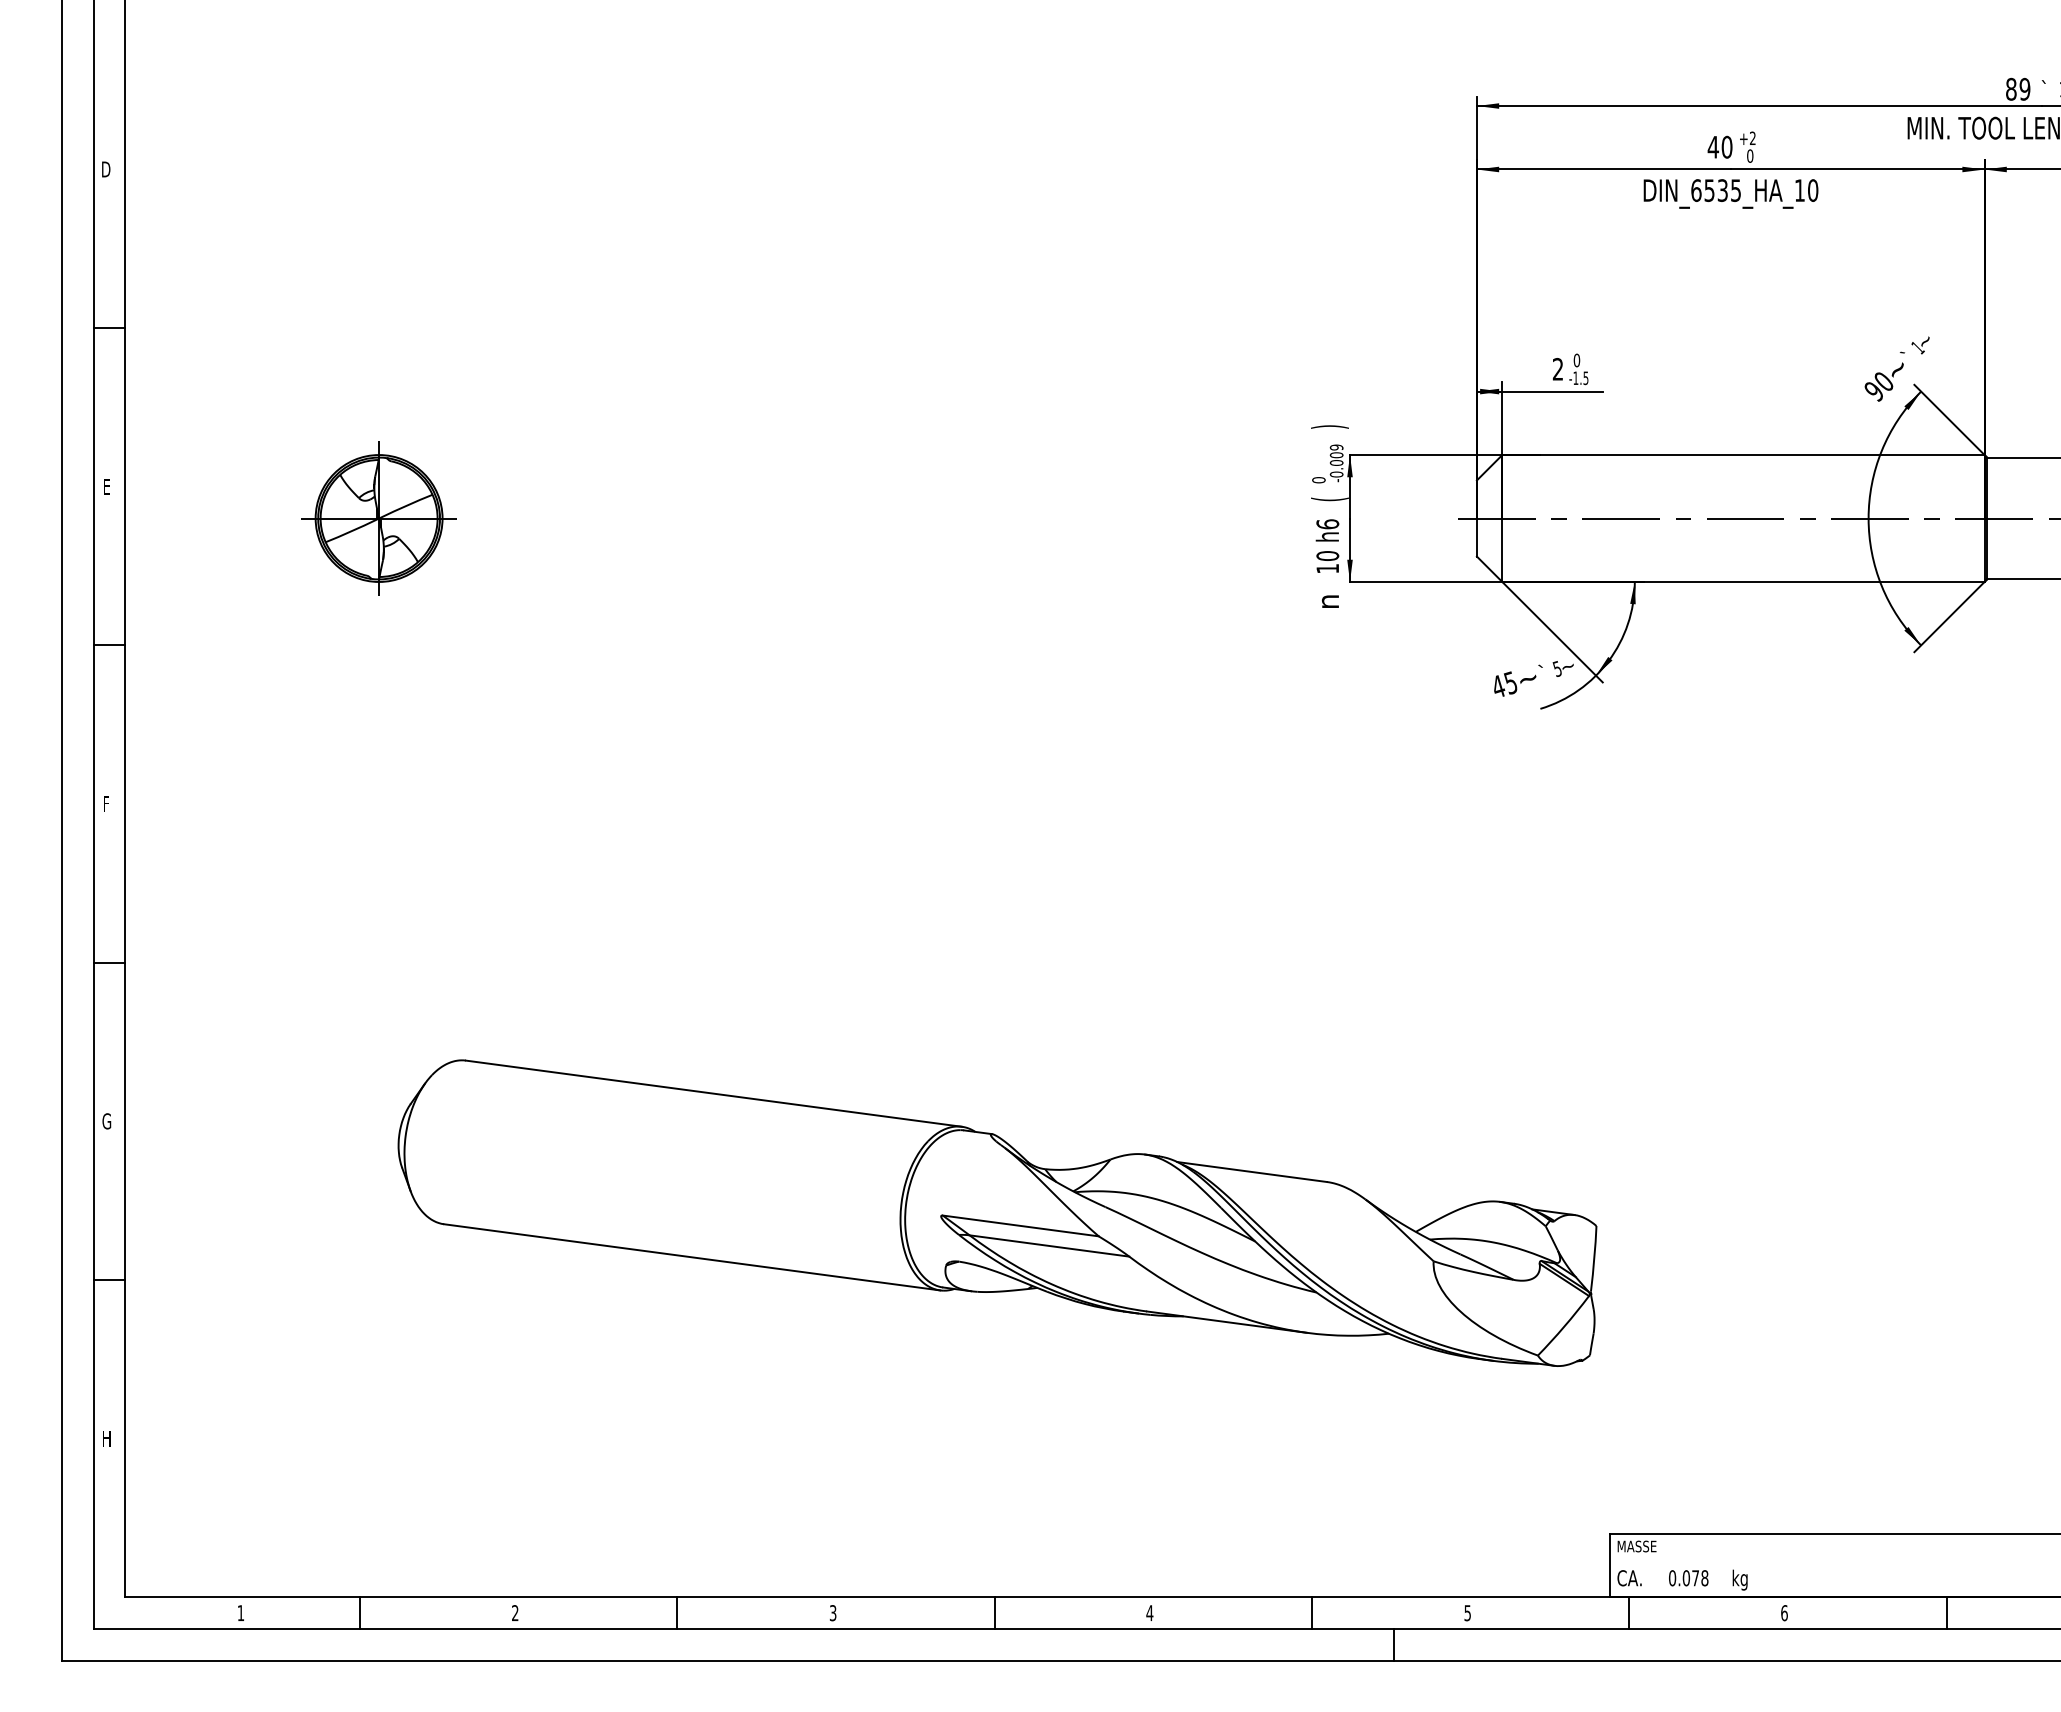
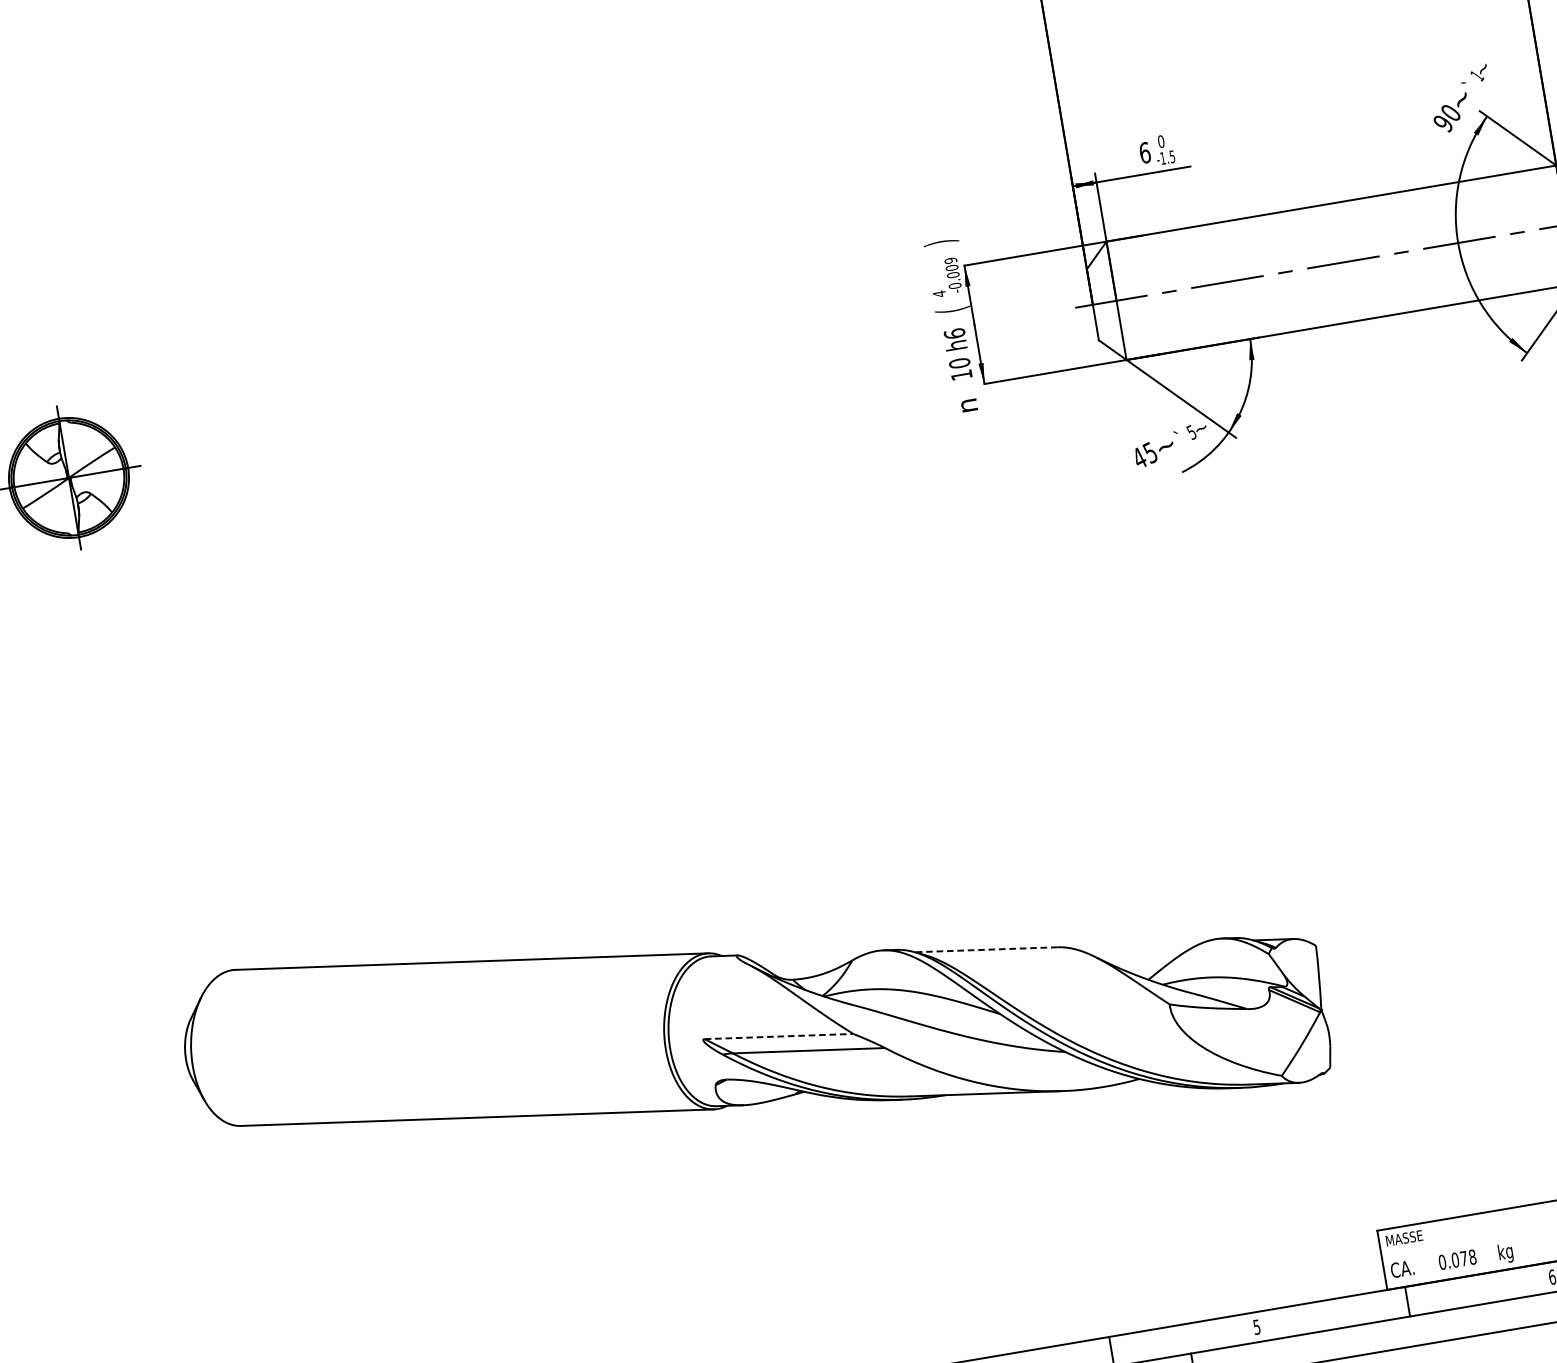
text: (1557, 368) -> (1144, 152), 2 -> 6
text: (1318, 479) -> (938, 293), 0 -> 4
line: (1251, 1171) -> (985, 949), solid -> dashed
line: (1020, 1225) -> (778, 1036), solid -> dashed

